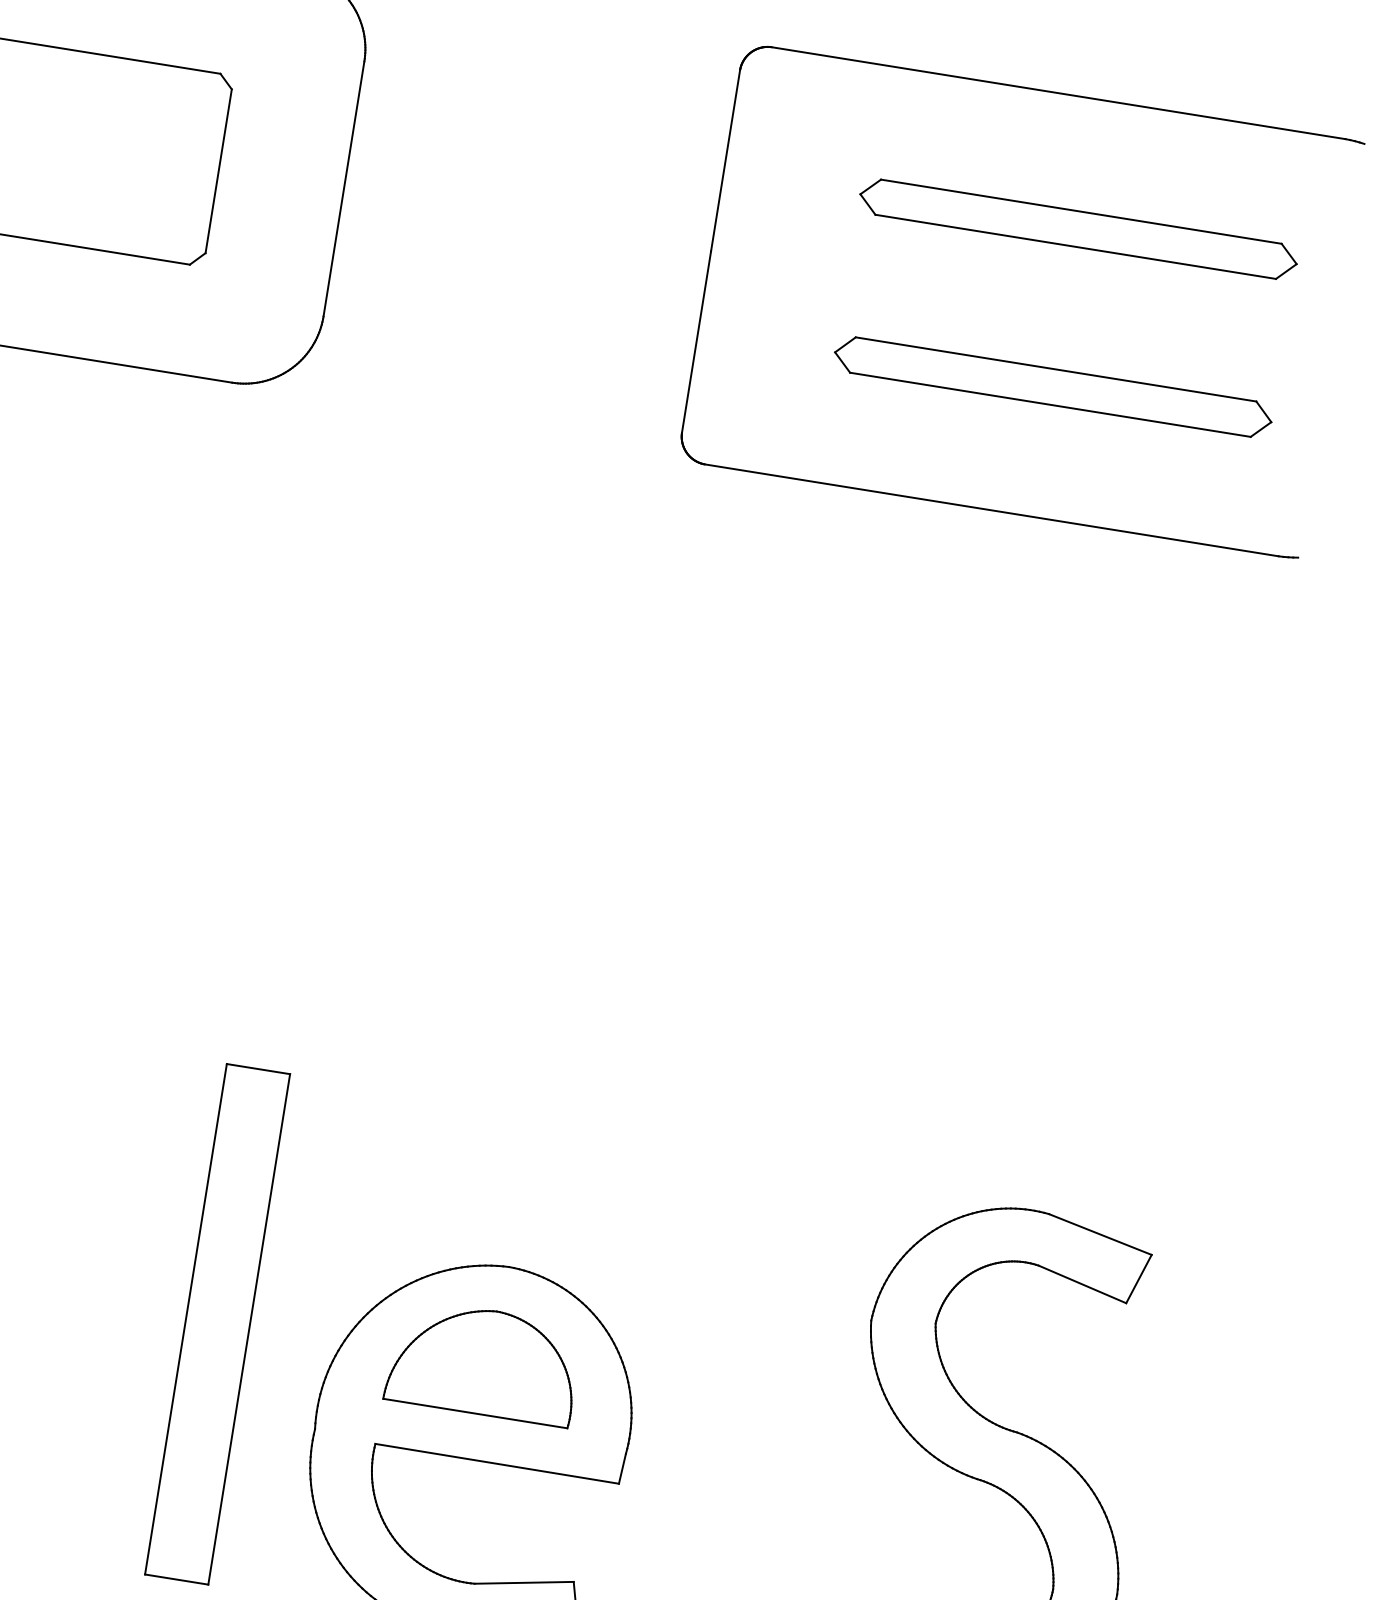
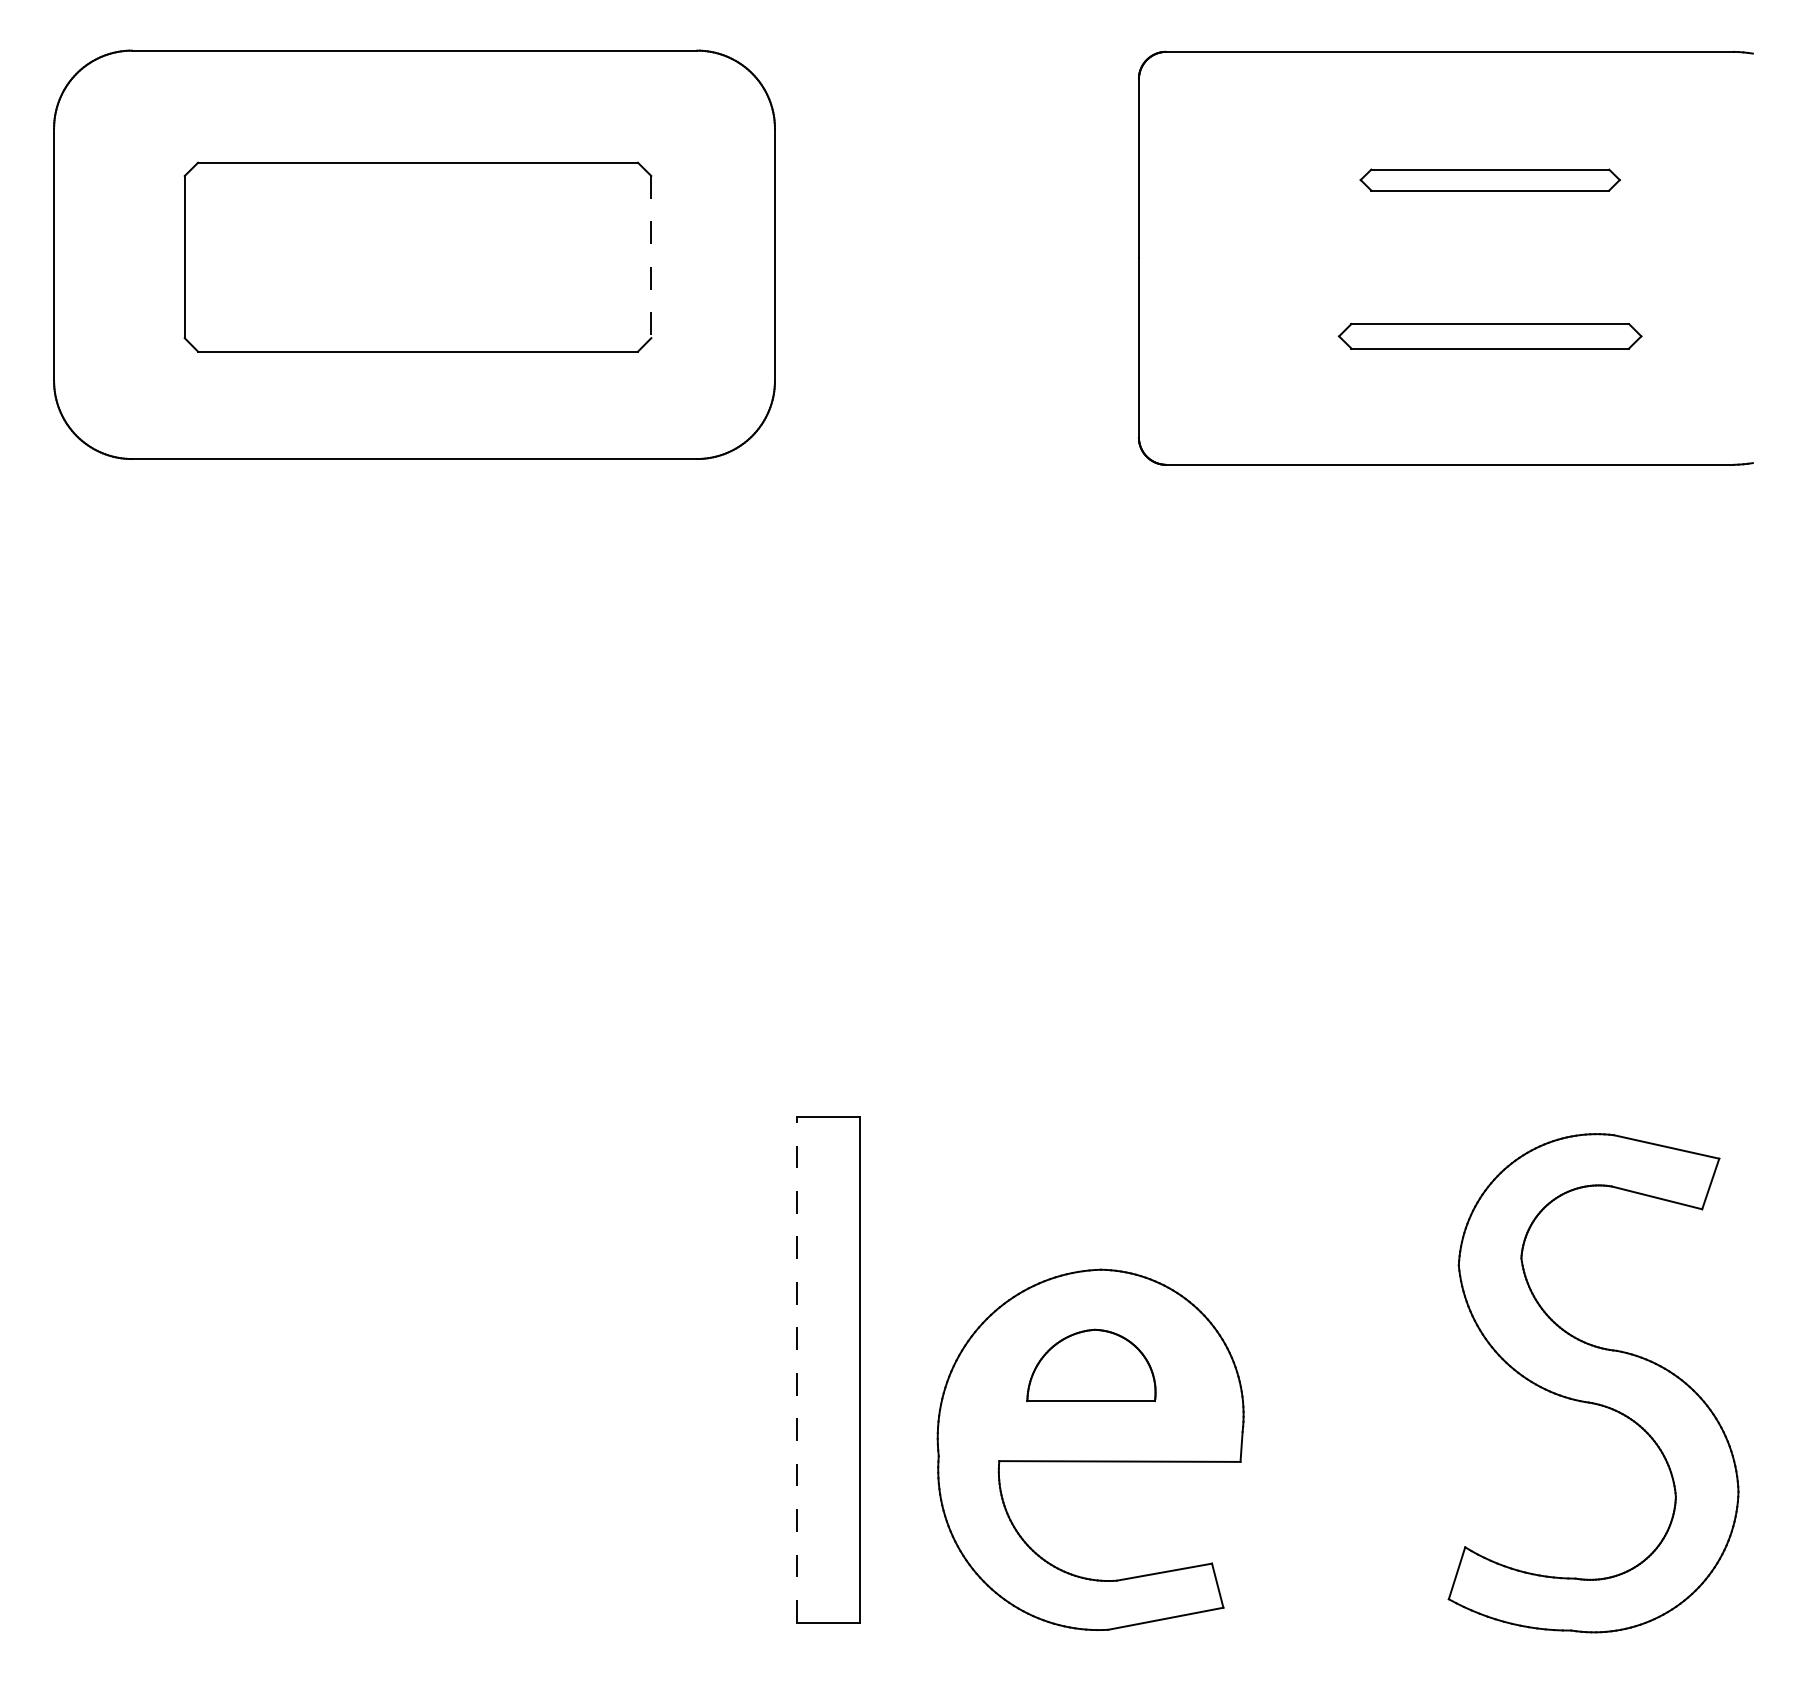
line: (218, 171) -> (651, 257), solid -> dashed
part: (1079, 228) -> (1490, 179), size x0.6
part: (1053, 386) -> (1490, 335), size x0.7
line: (186, 1319) -> (797, 1370), solid -> dashed
part: (484, 1362) -> (1091, 1365), size x0.7

